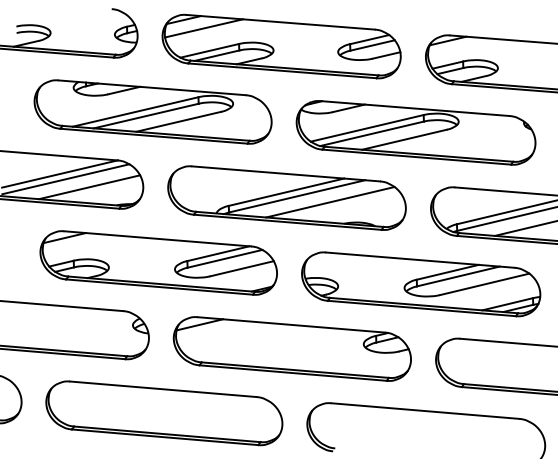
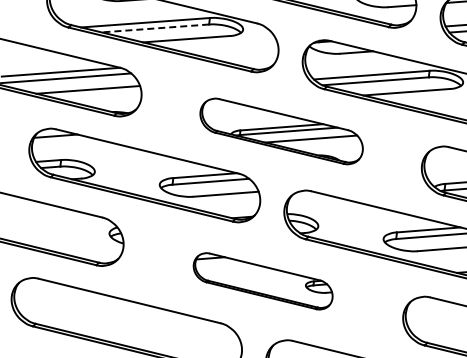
line: (146, 116) -> (155, 28), solid -> dashed
part: (286, 197) -> (281, 130), size x0.7
part: (291, 348) -> (262, 280), size x0.6

